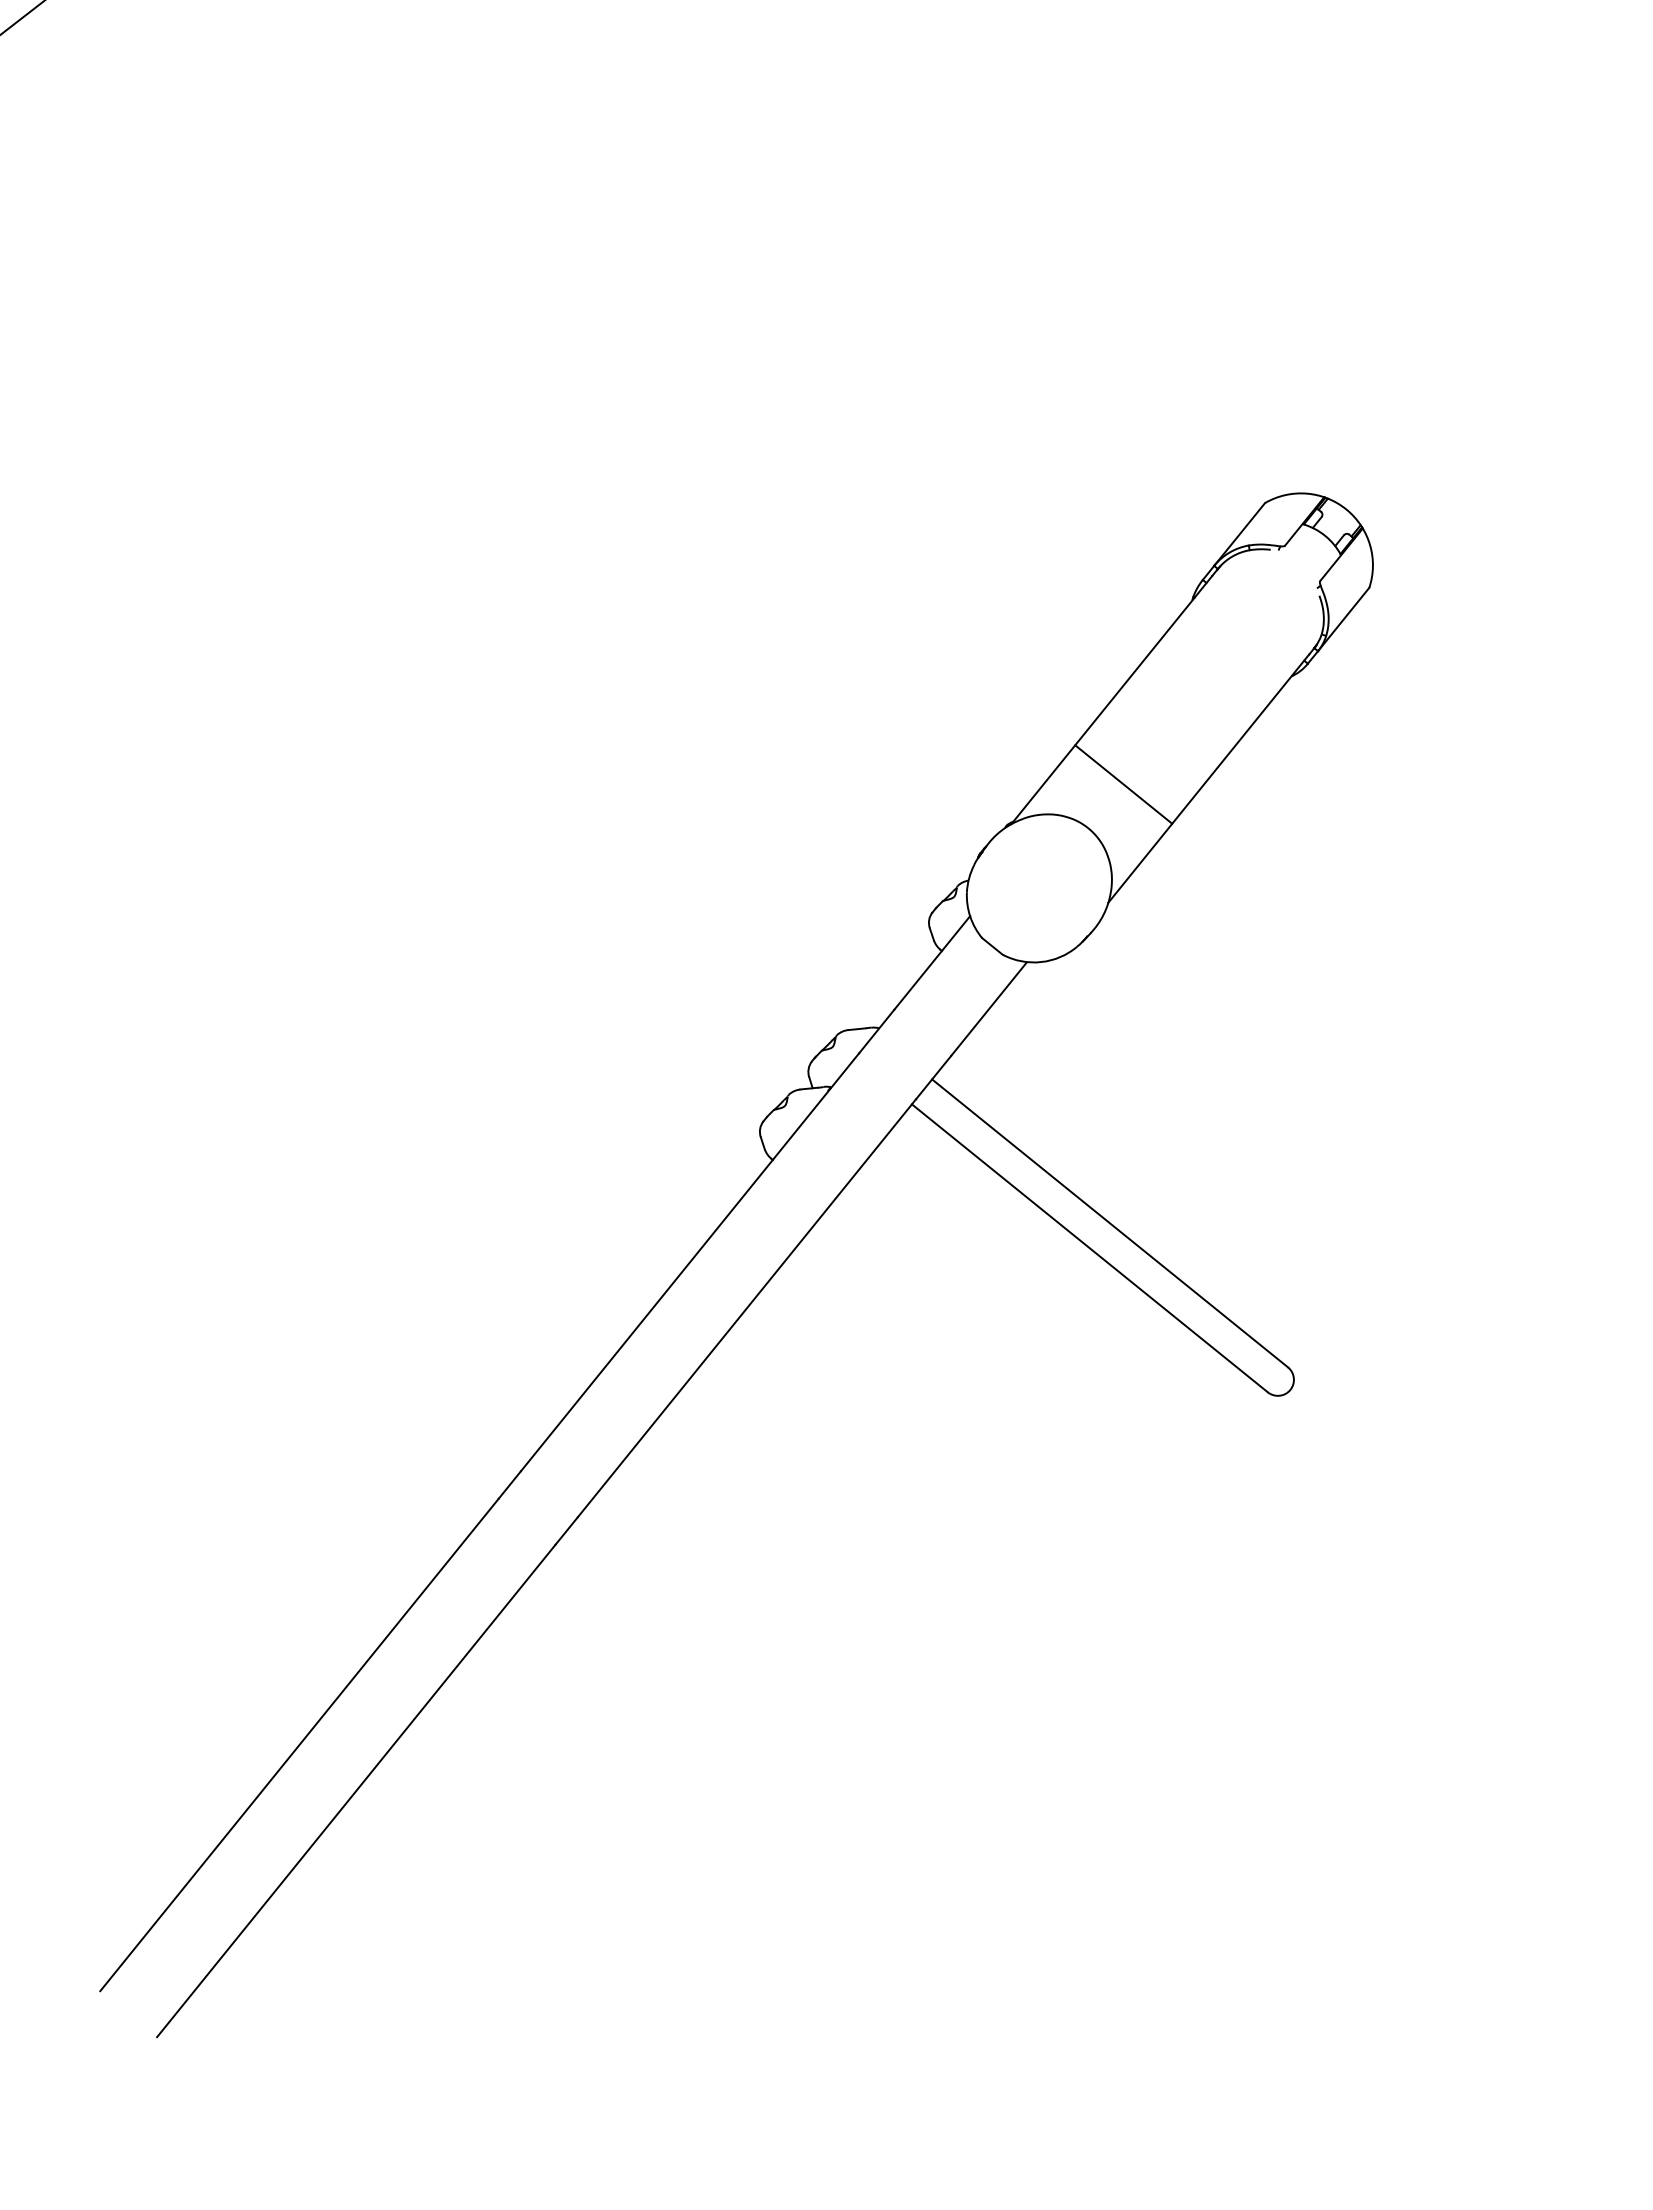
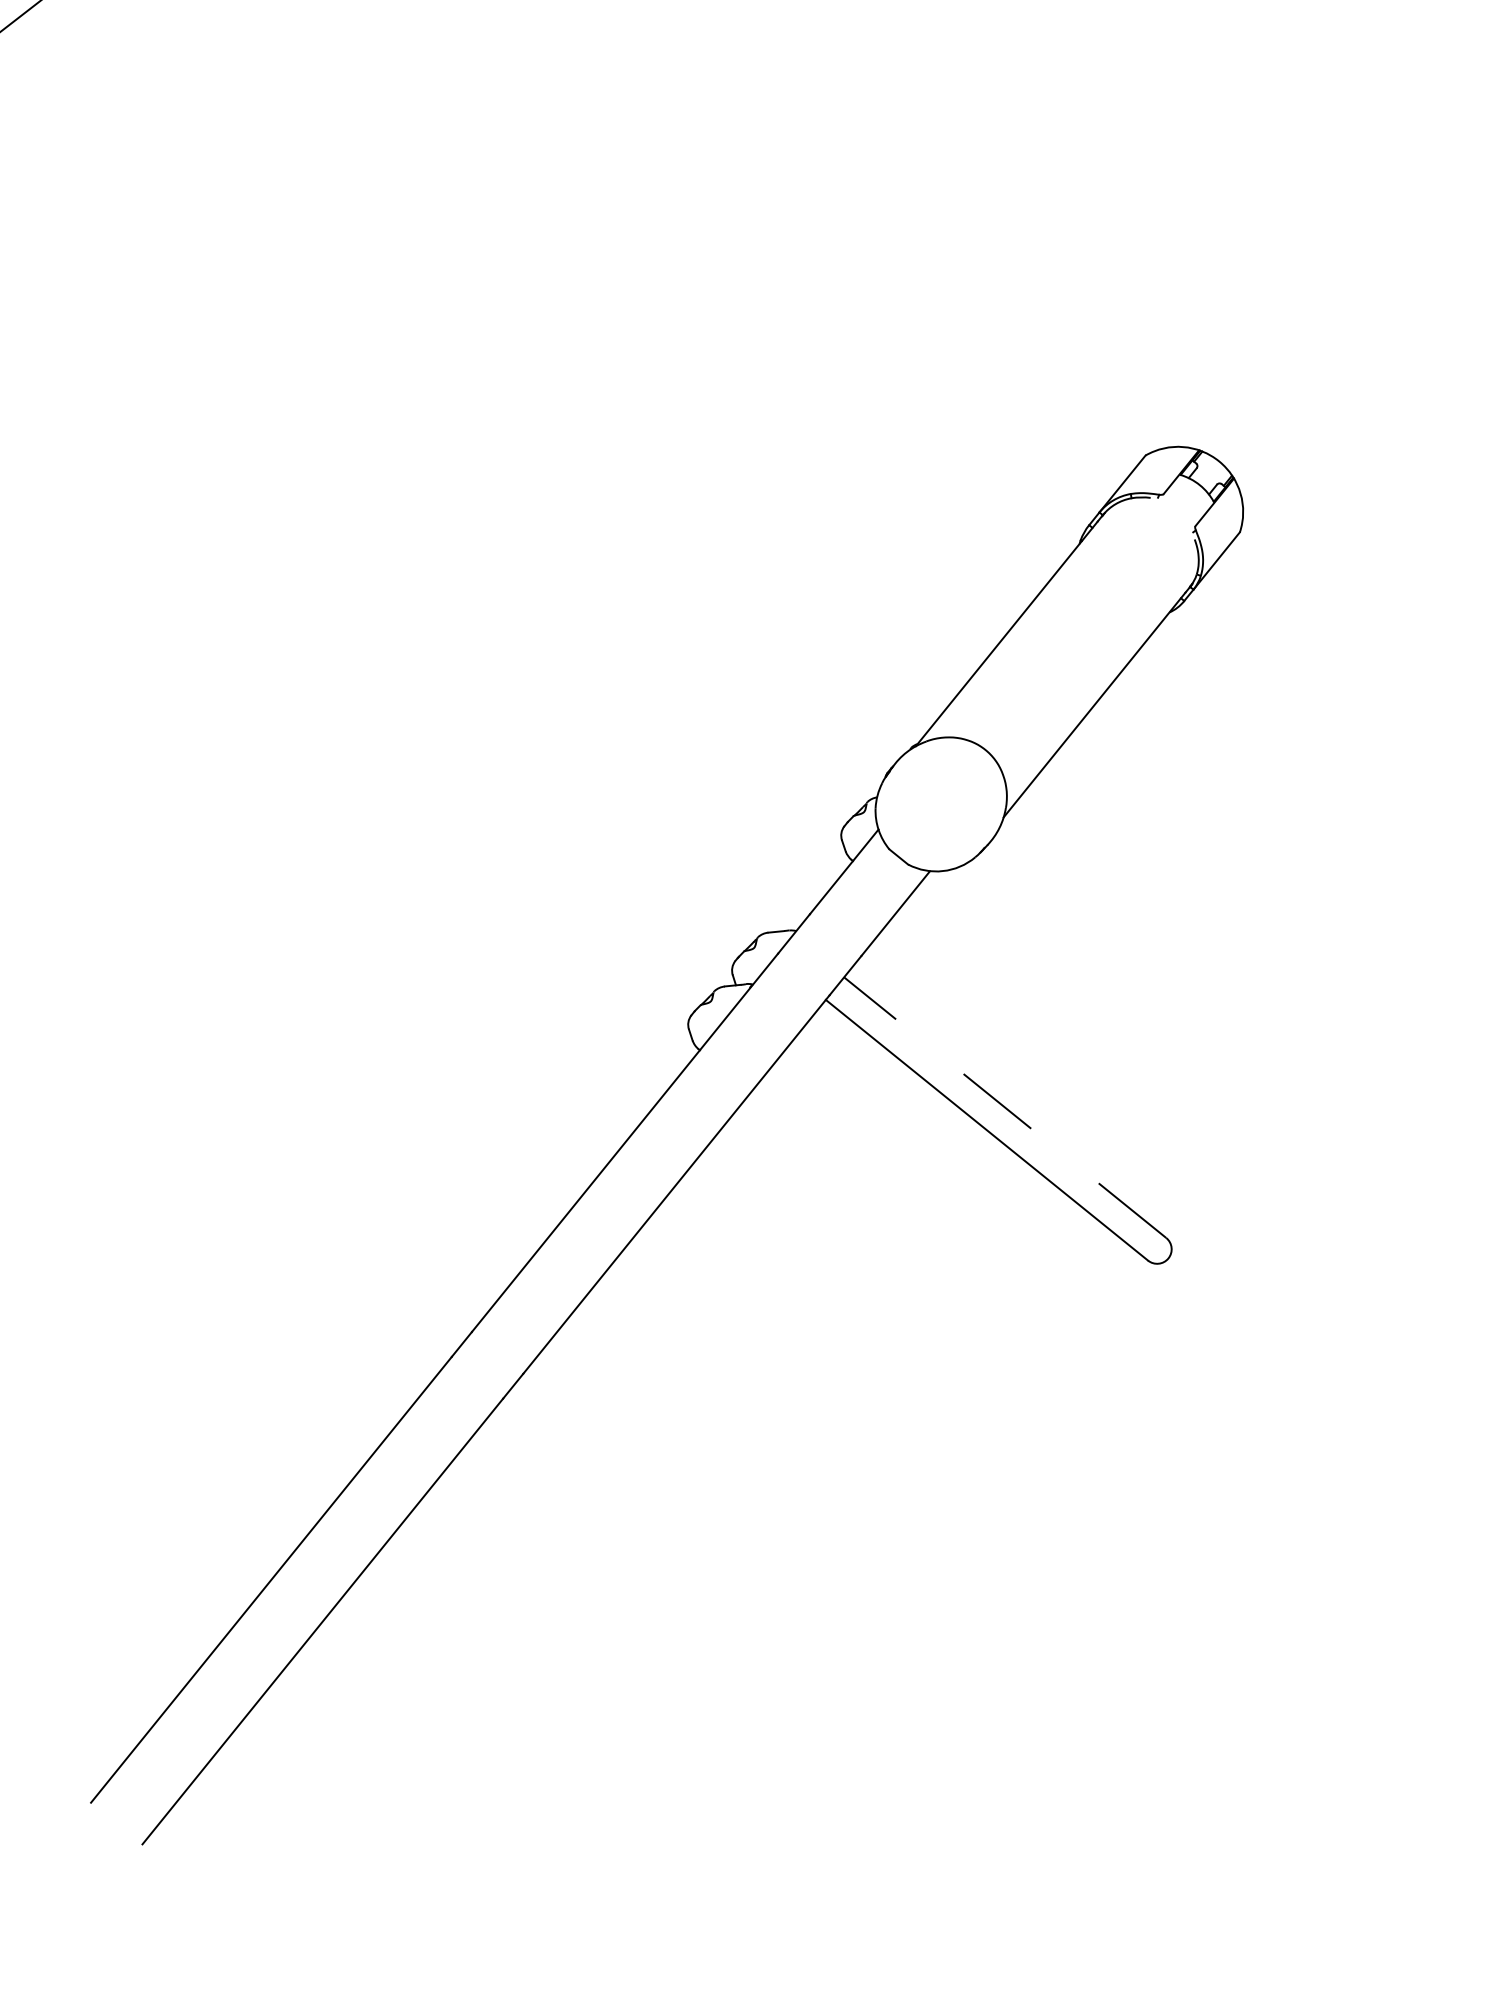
line: (1123, 784) -> (1017, 710), removed
line: (1110, 1223) -> (1005, 1107), solid -> dashed

